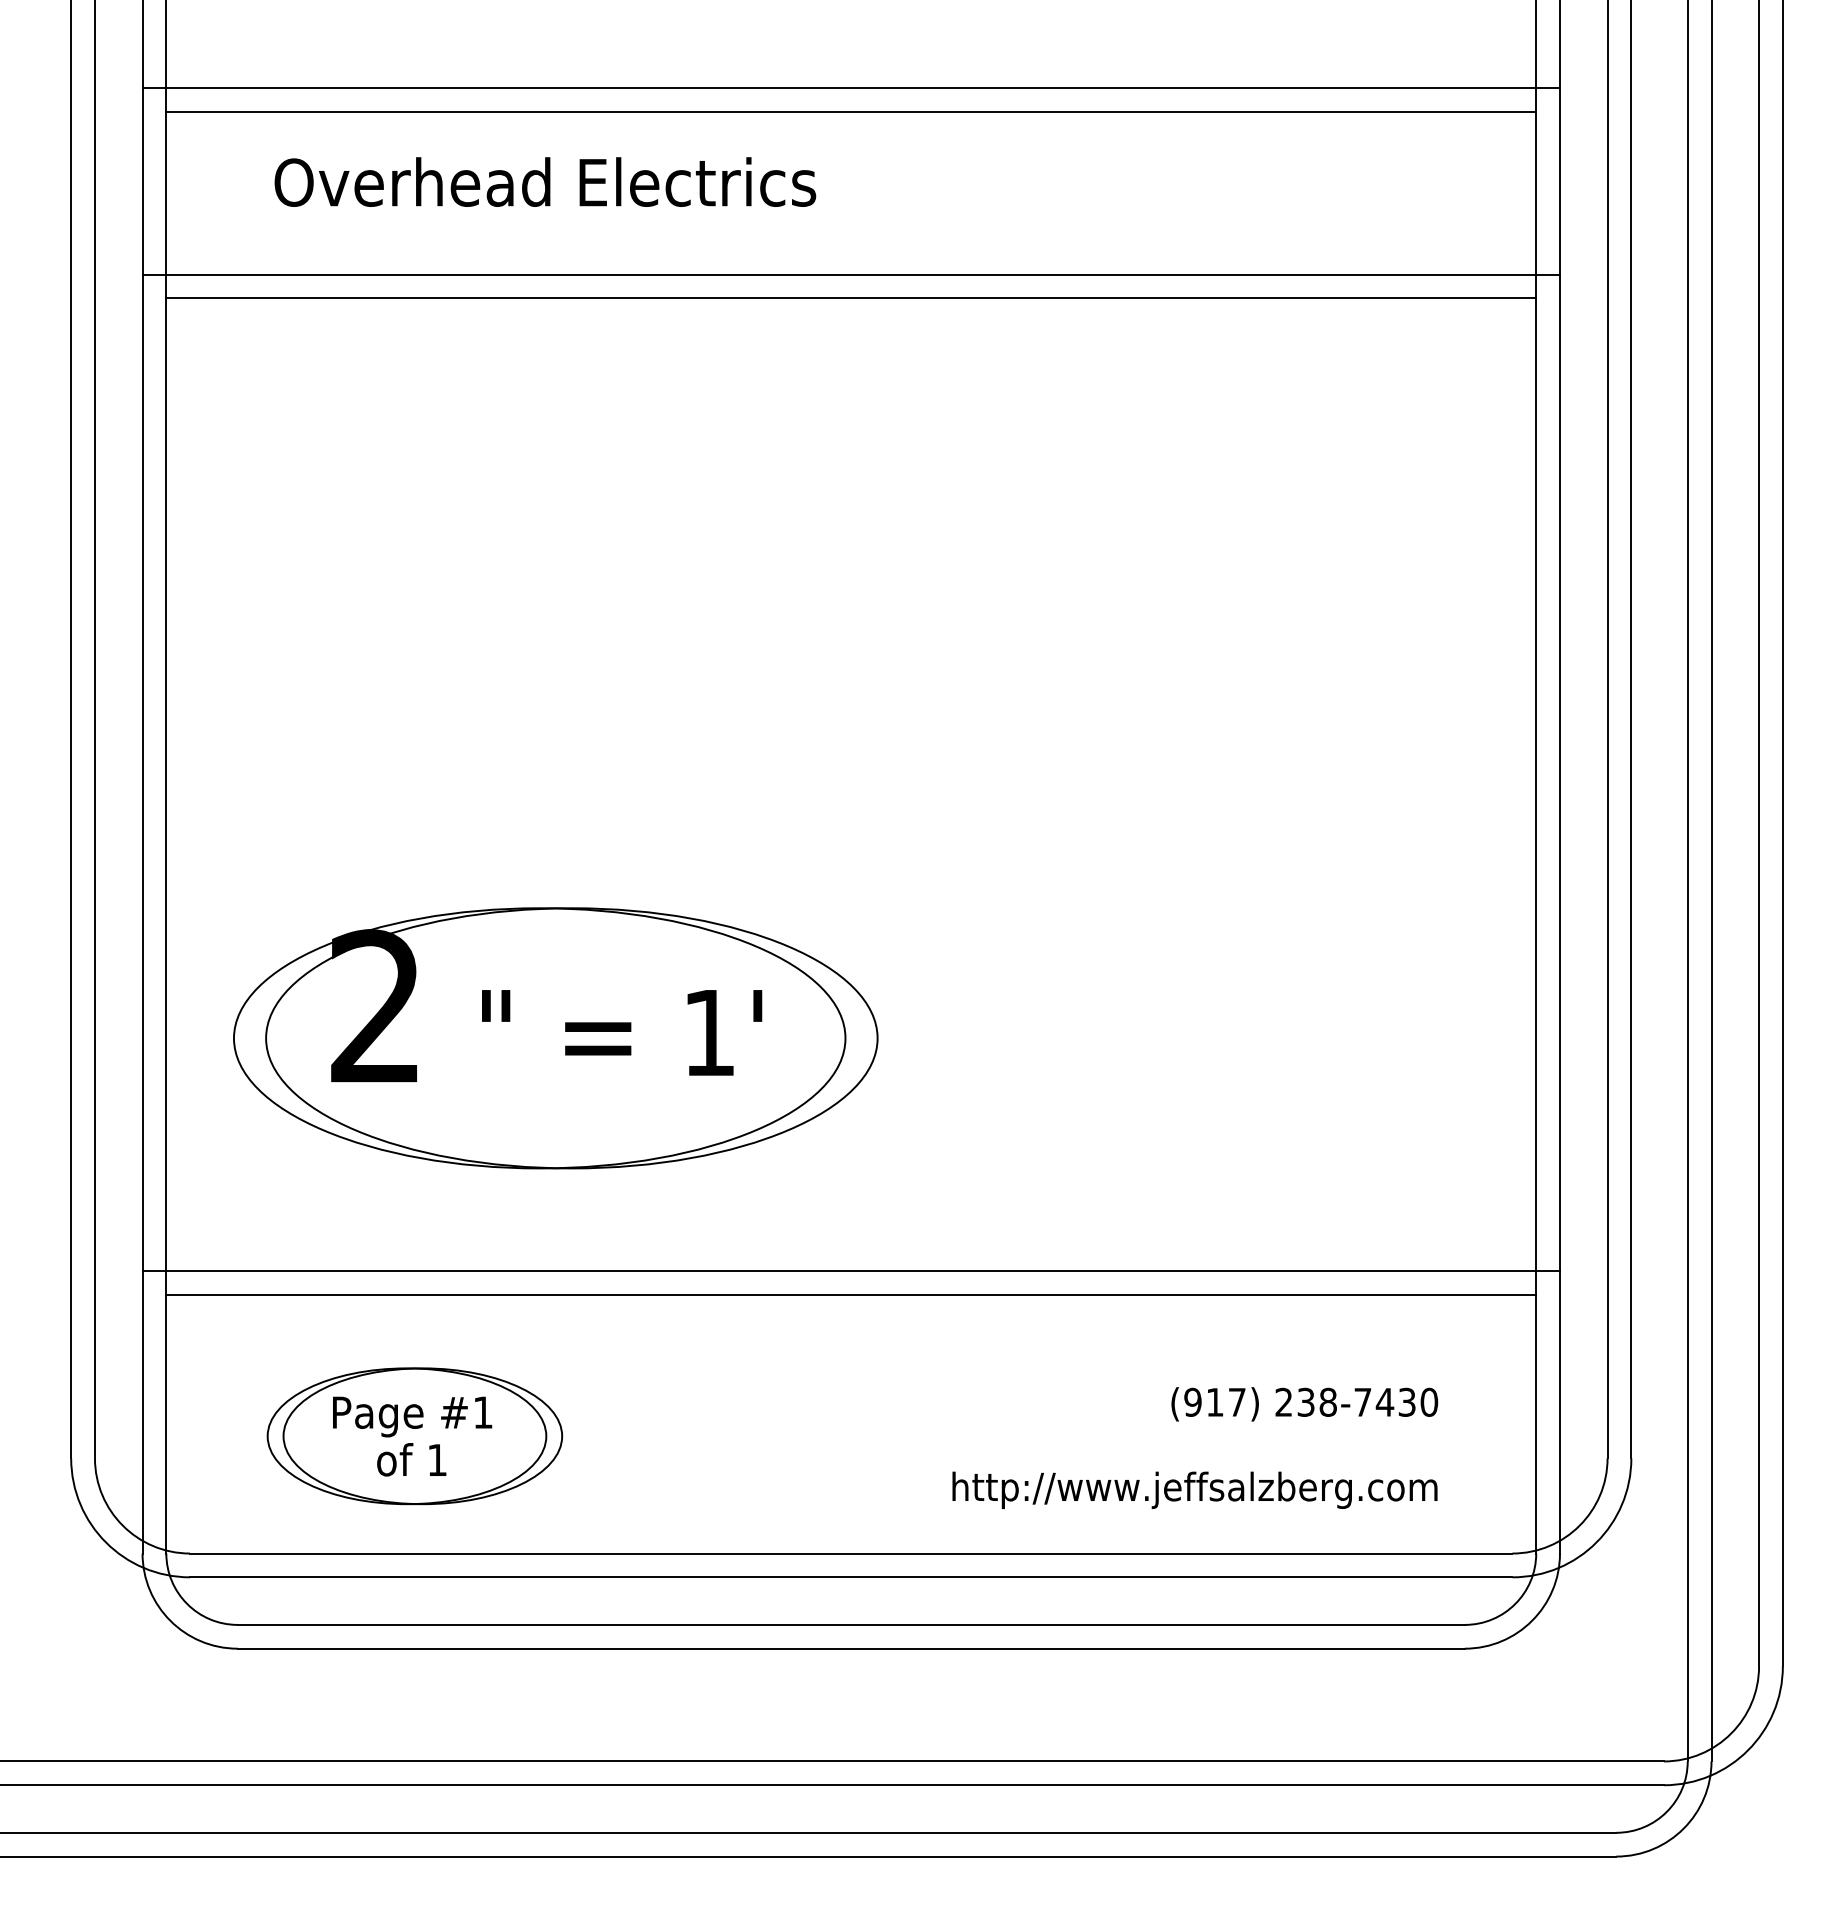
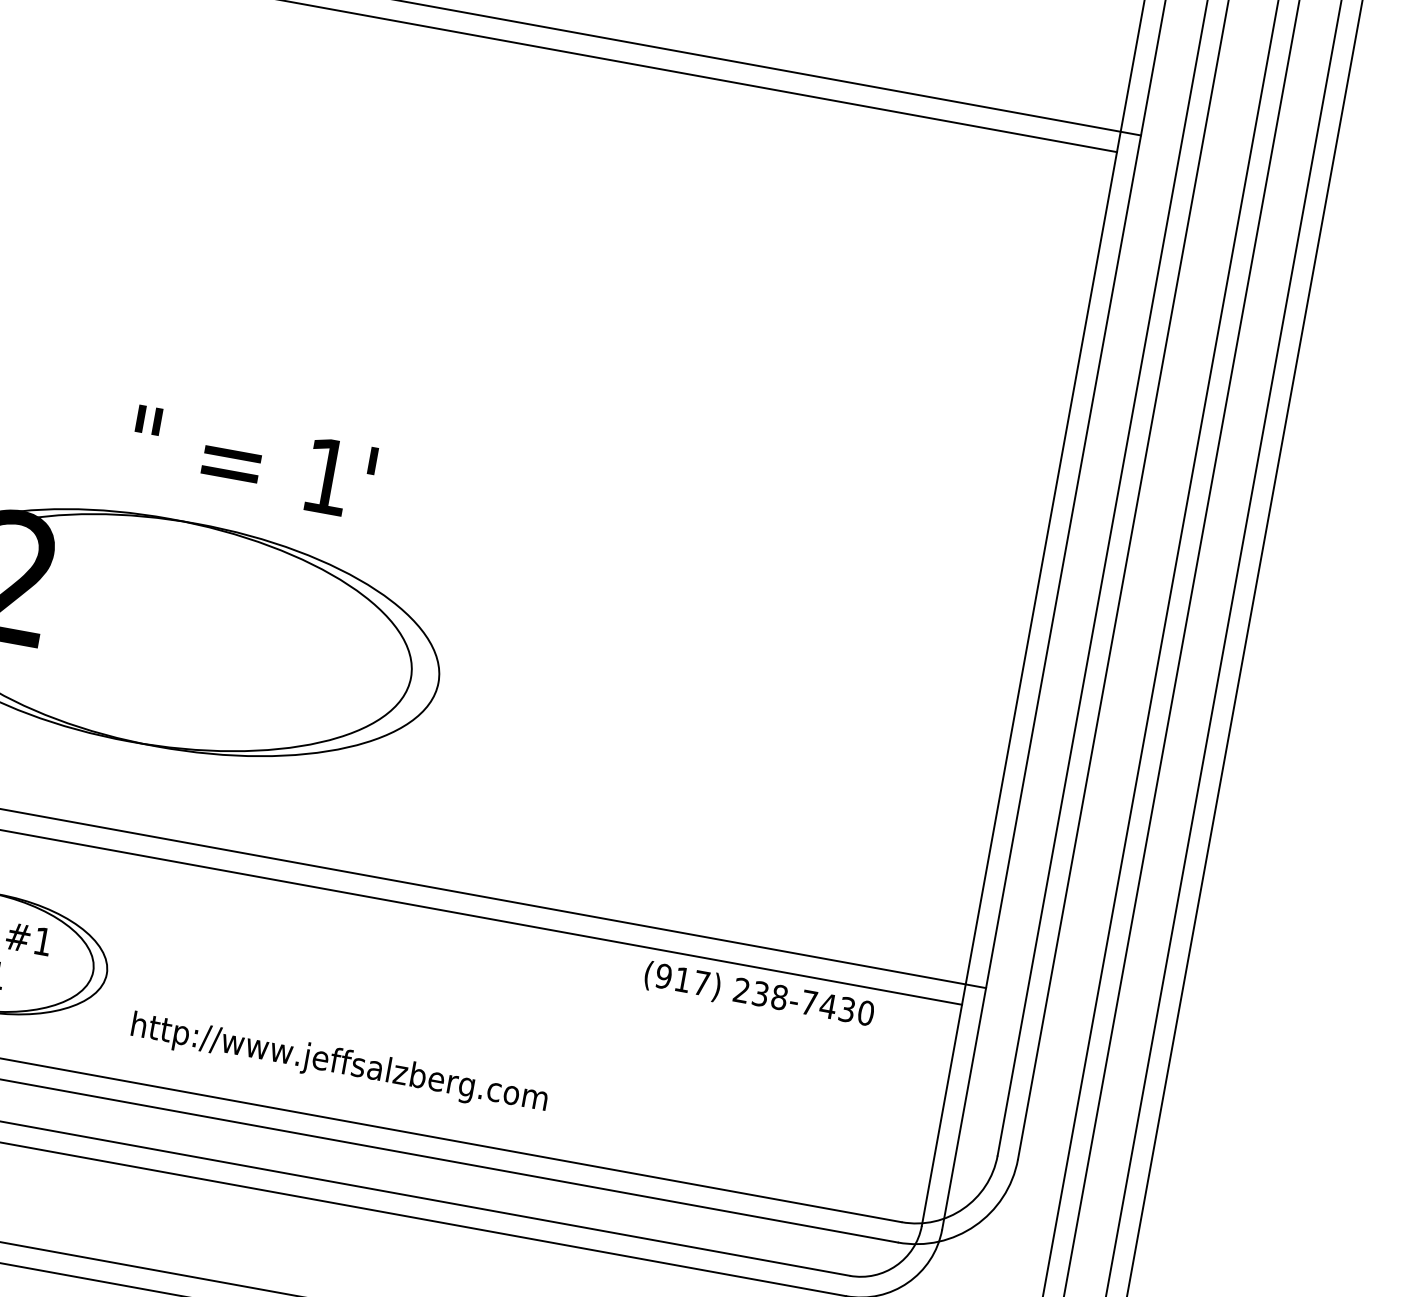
text: (622, 1032) -> (253, 462), moved
text: (1304, 1404) -> (758, 995), moved
text: (1194, 1489) -> (339, 1063), moved

